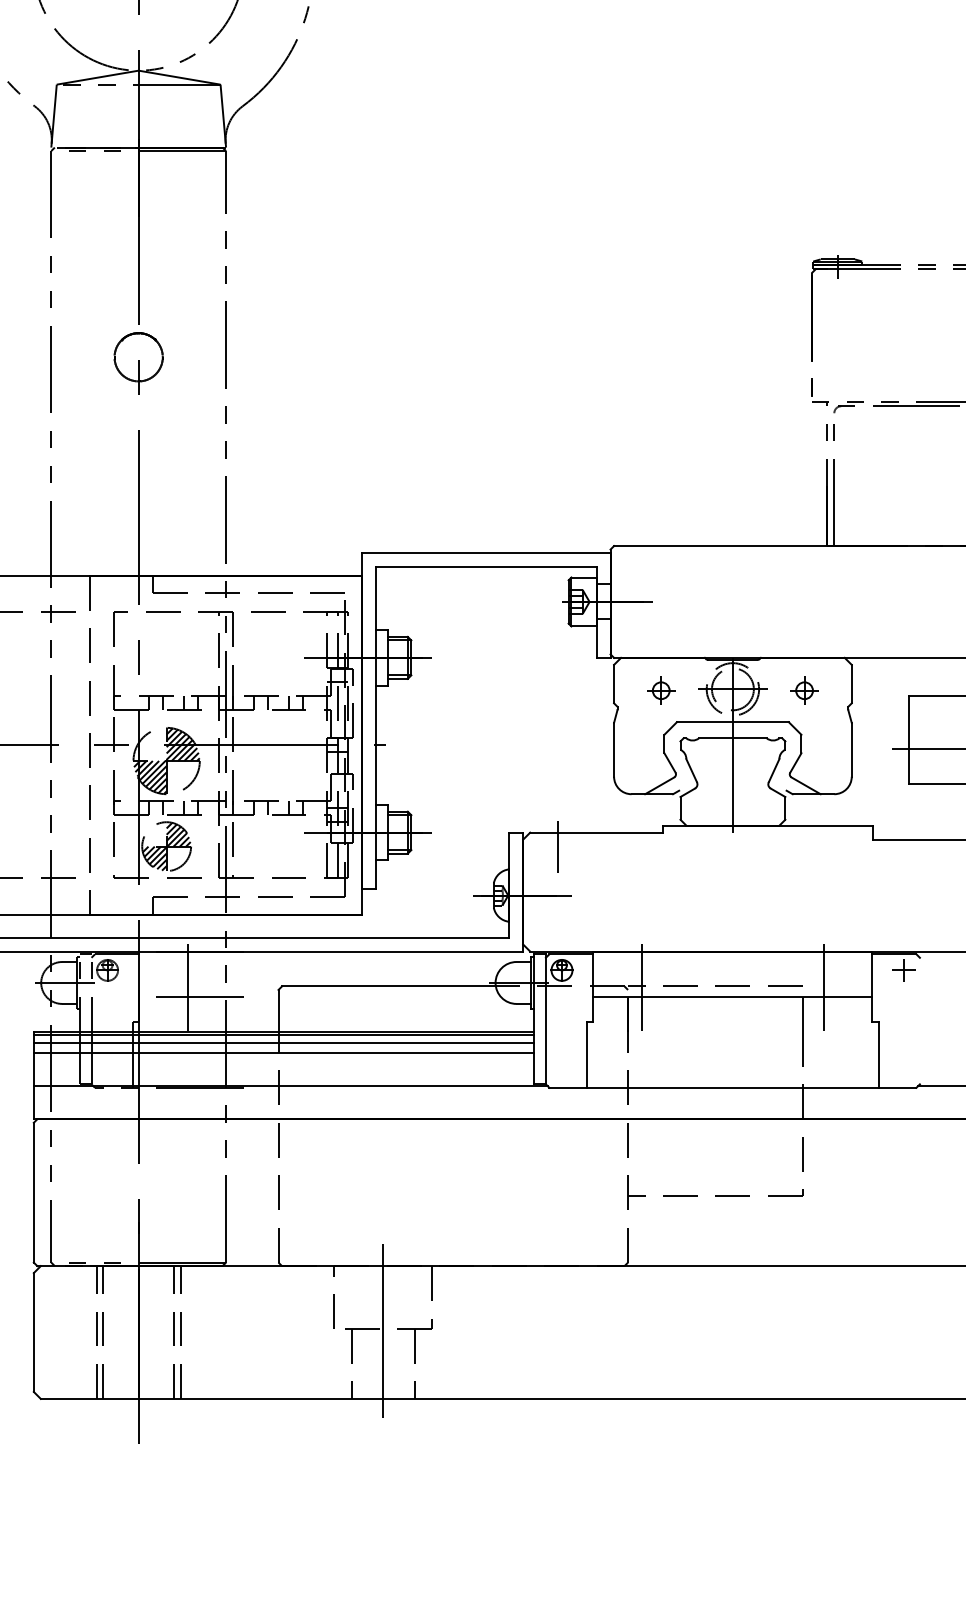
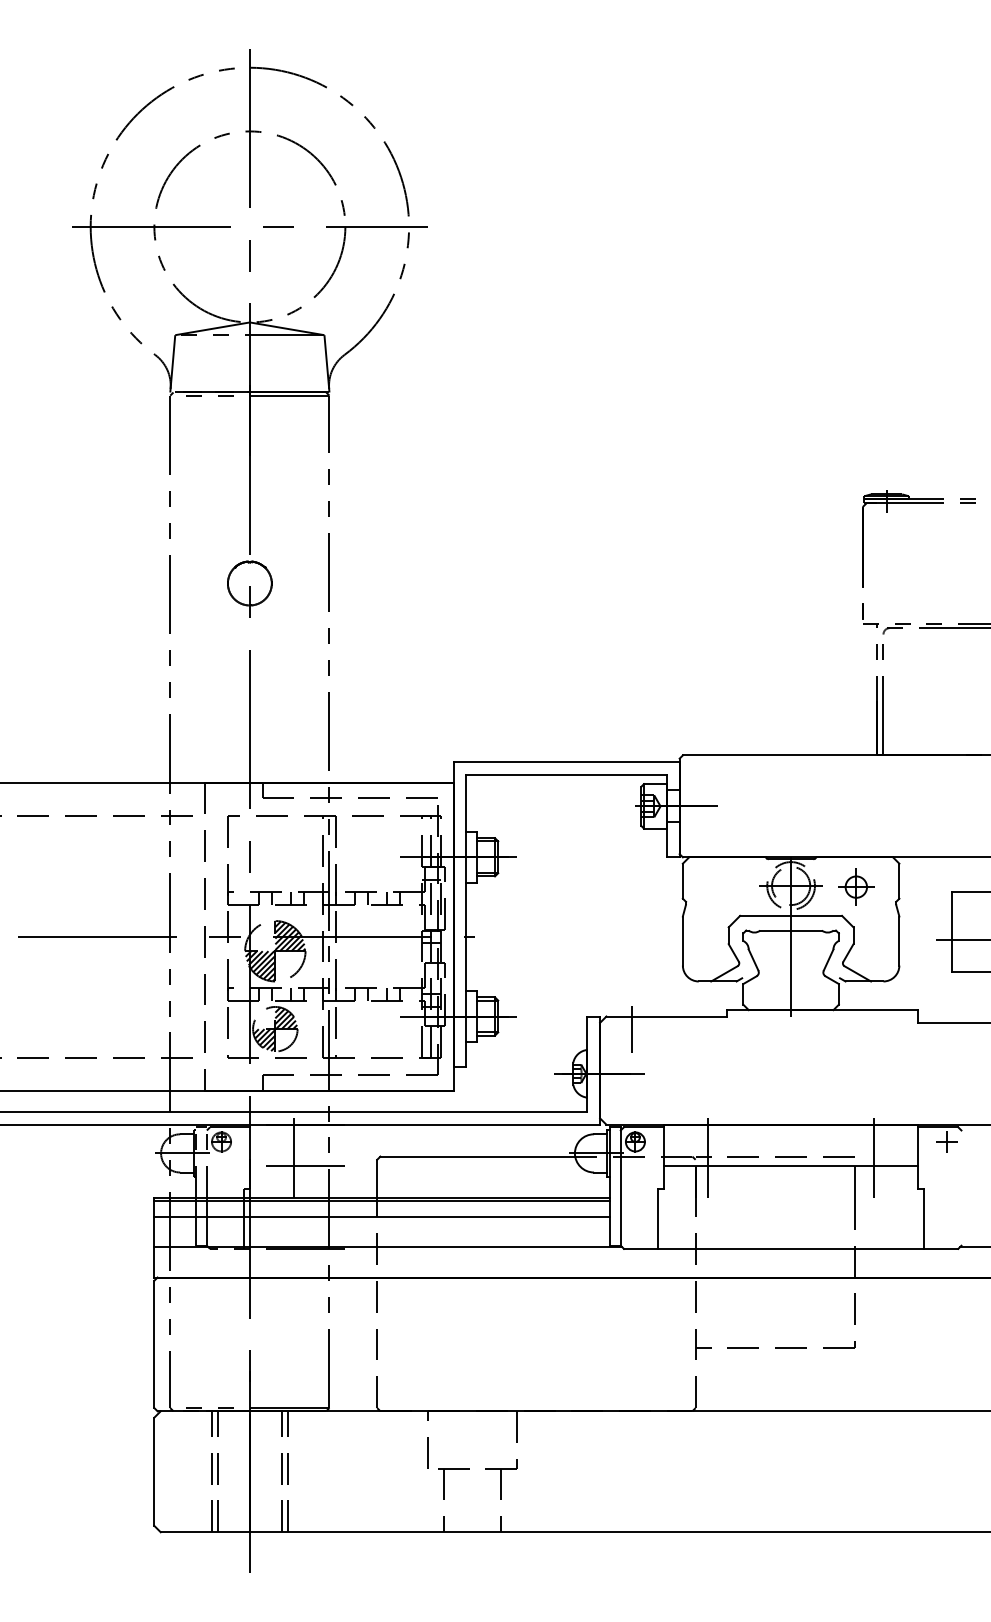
part: (660, 691) -> (725, 887), removed
part: (804, 691) -> (856, 887), size x1.4
line: (283, 1043) -> (381, 1208), removed
line: (383, 1331) -> (472, 1470), removed

